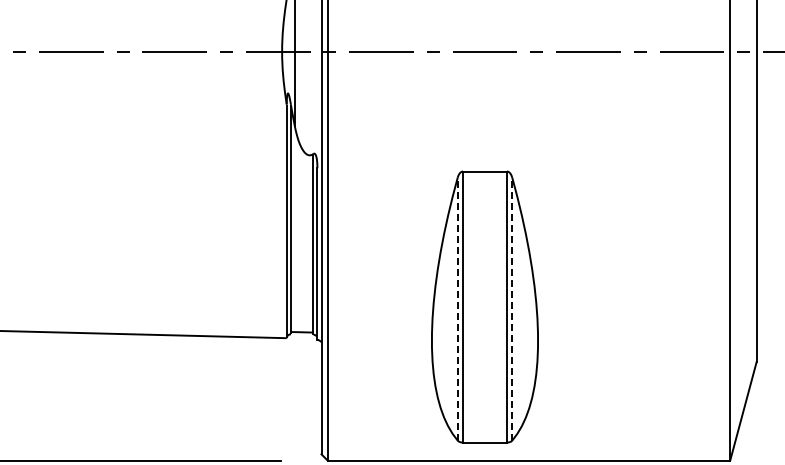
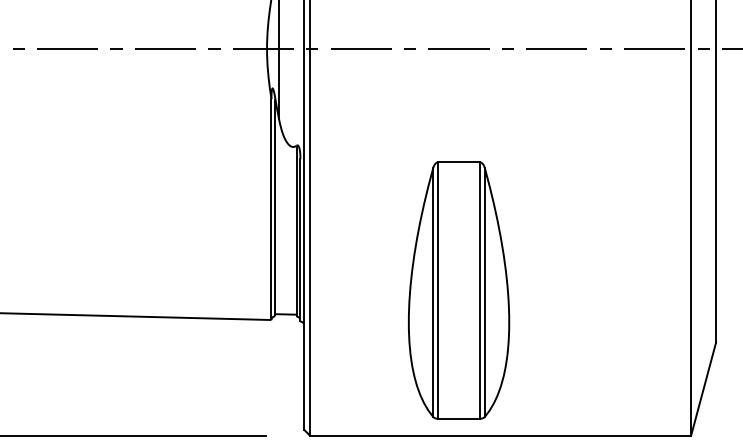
line: (457, 308) -> (433, 291), dashed -> solid
line: (512, 308) -> (485, 291), dashed -> solid

